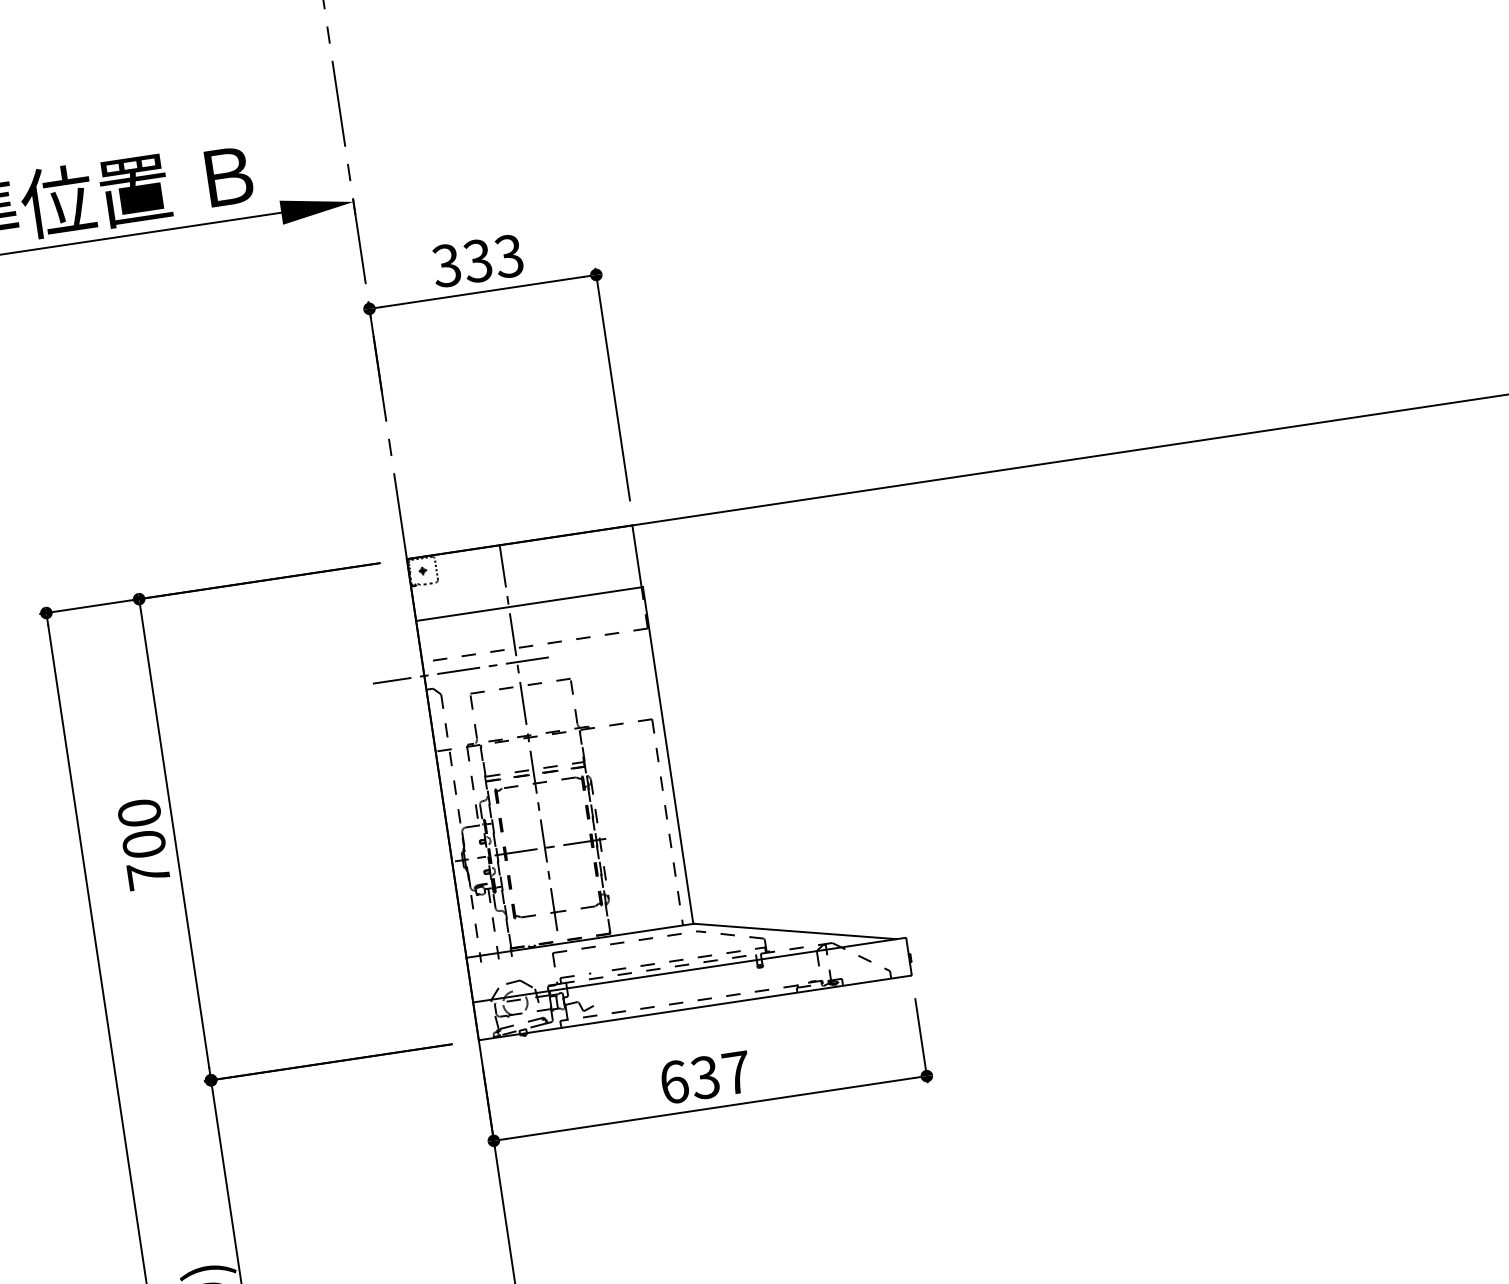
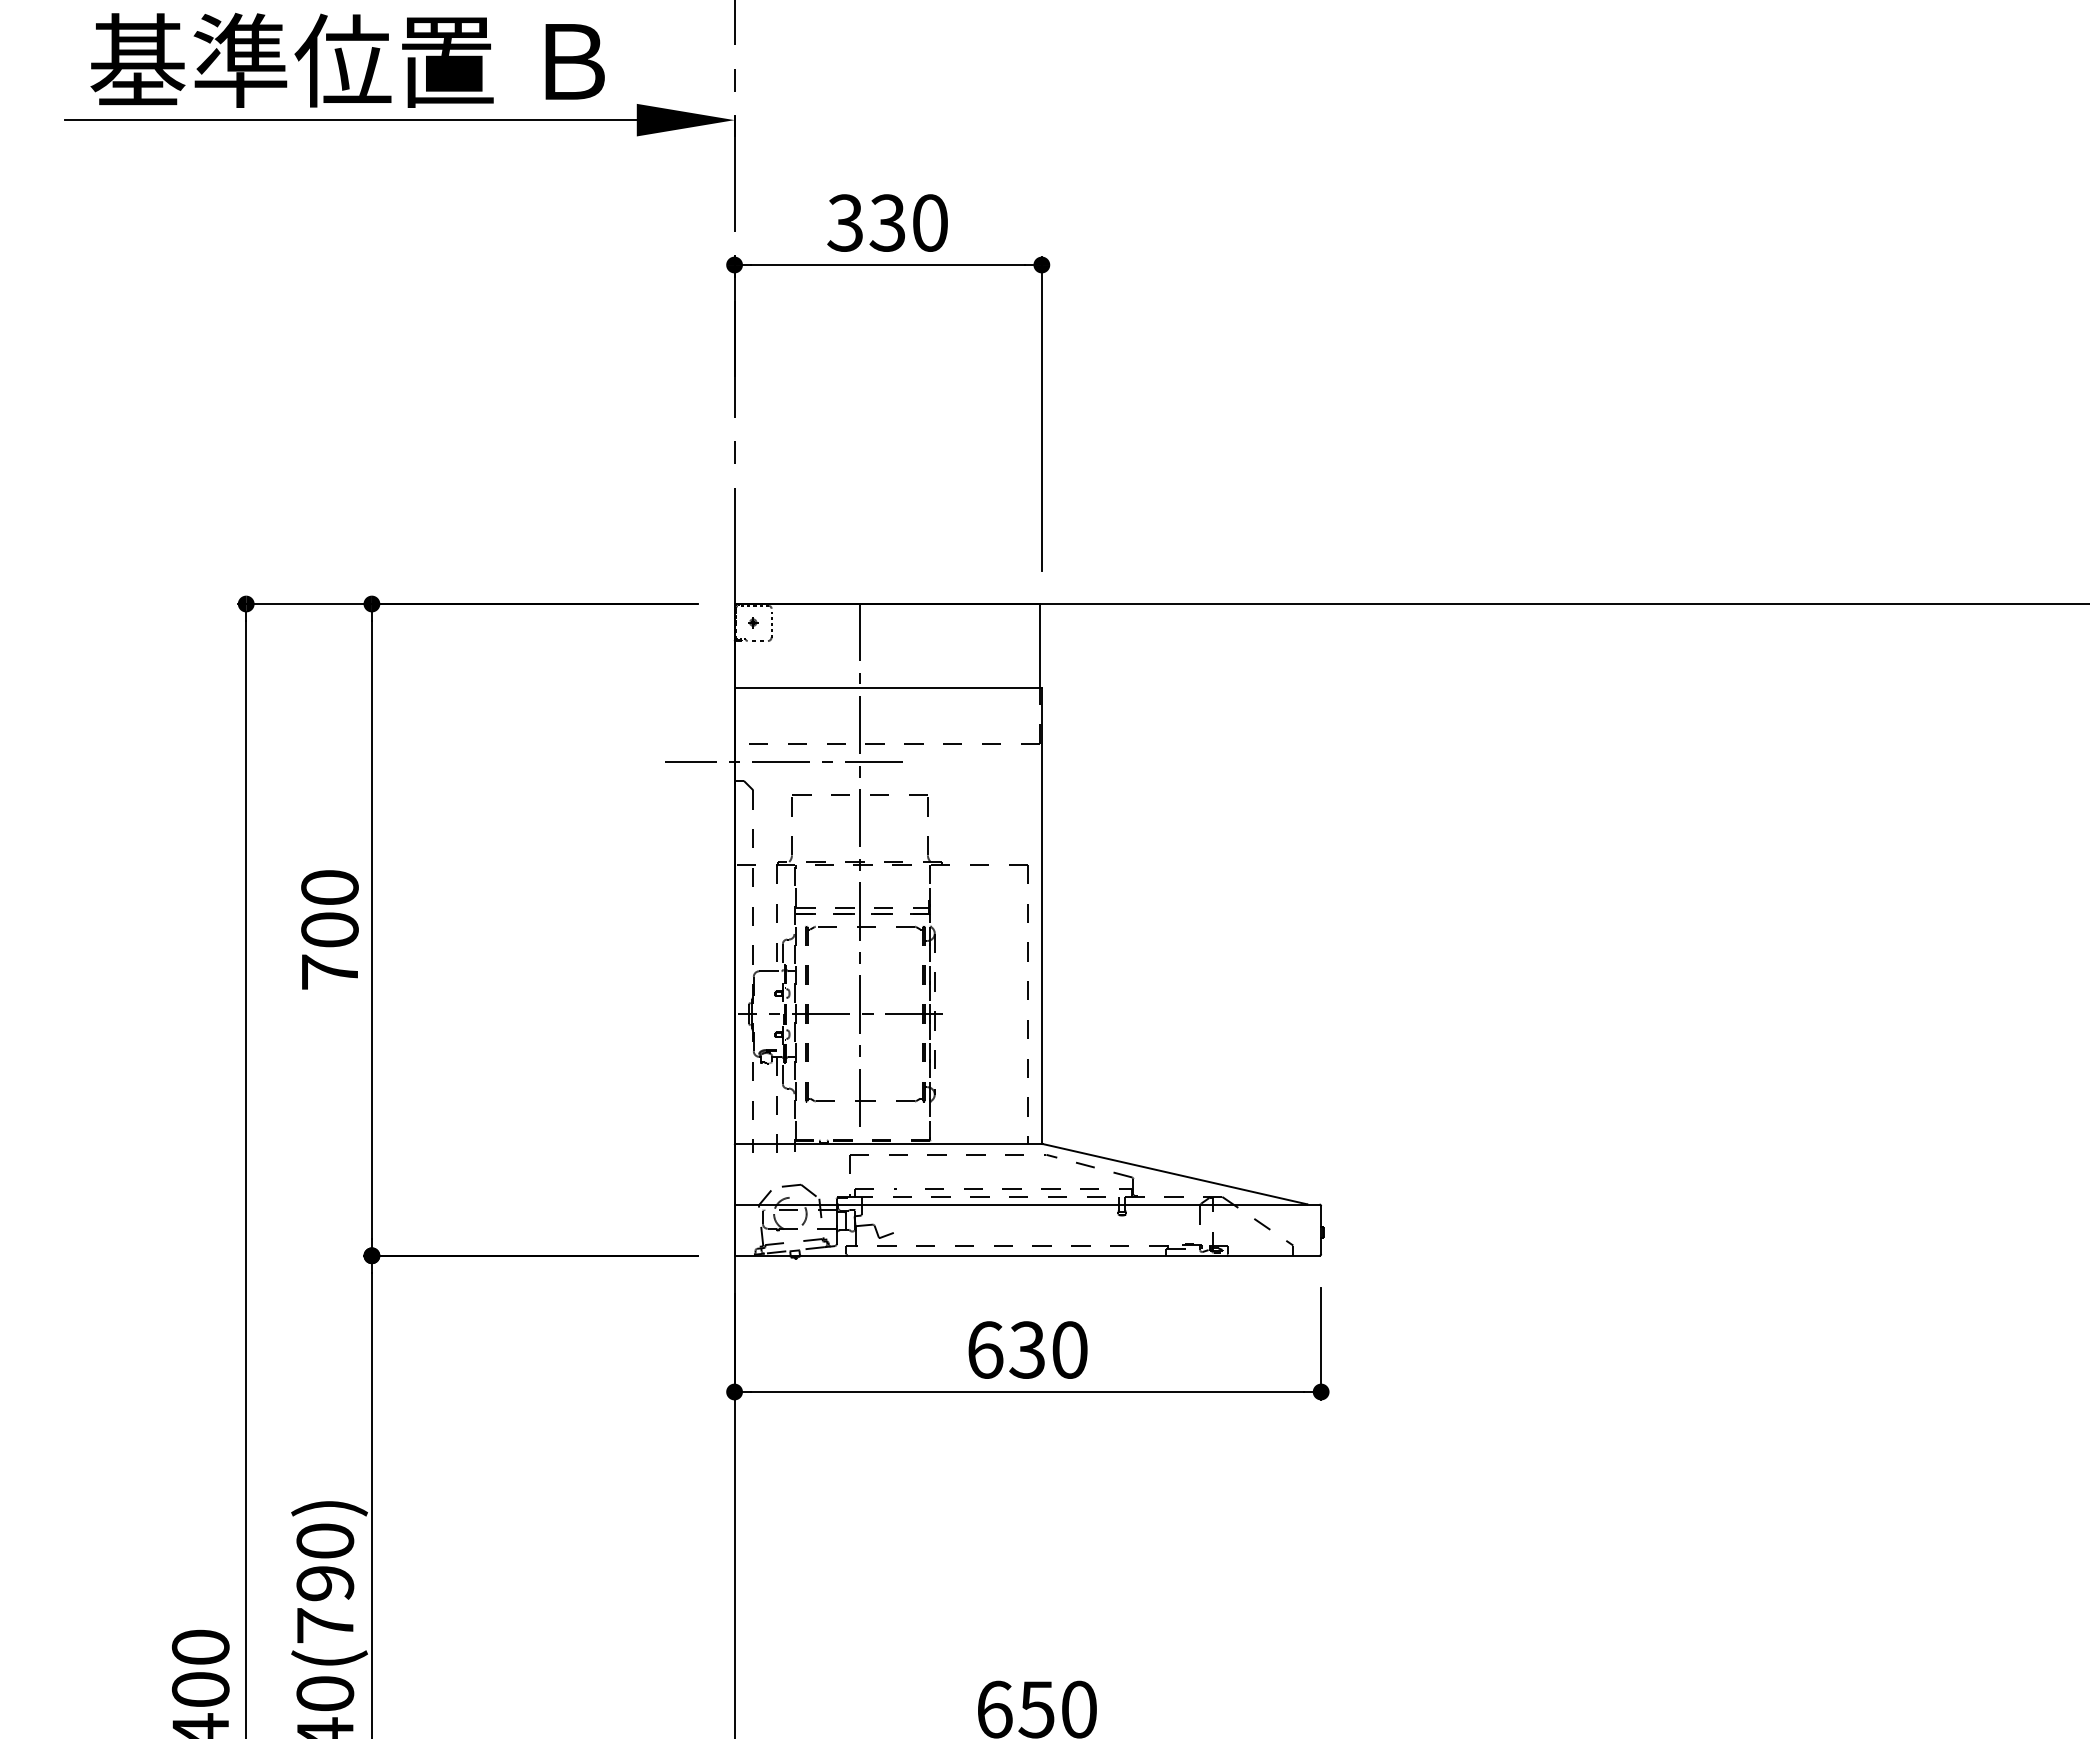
text: (508, 255) -> (929, 222), 333 -> 330
text: (736, 1072) -> (1069, 1349), 637 -> 630

